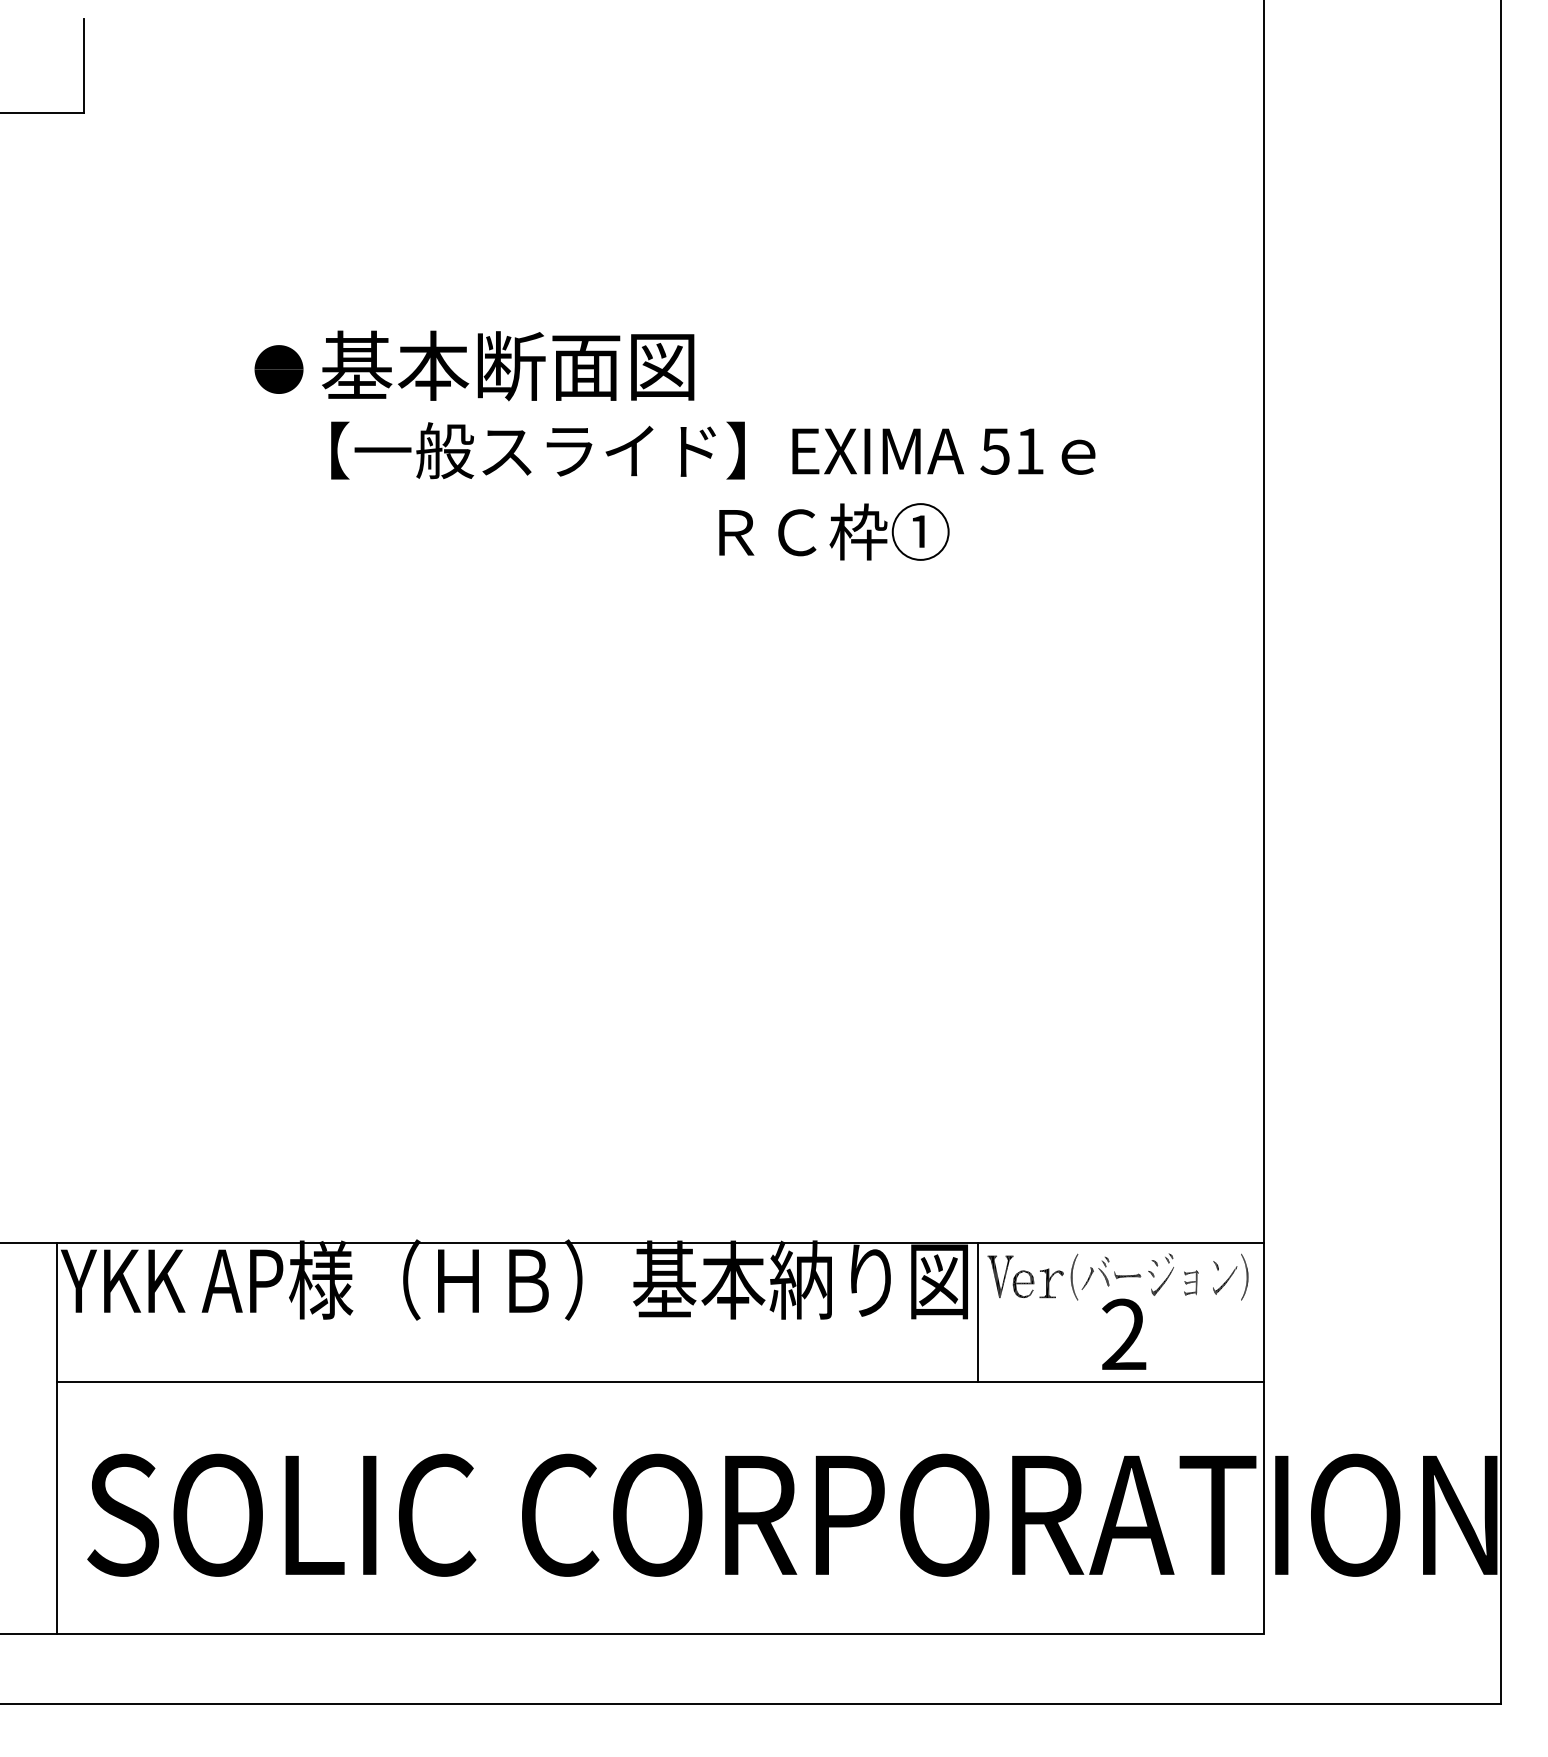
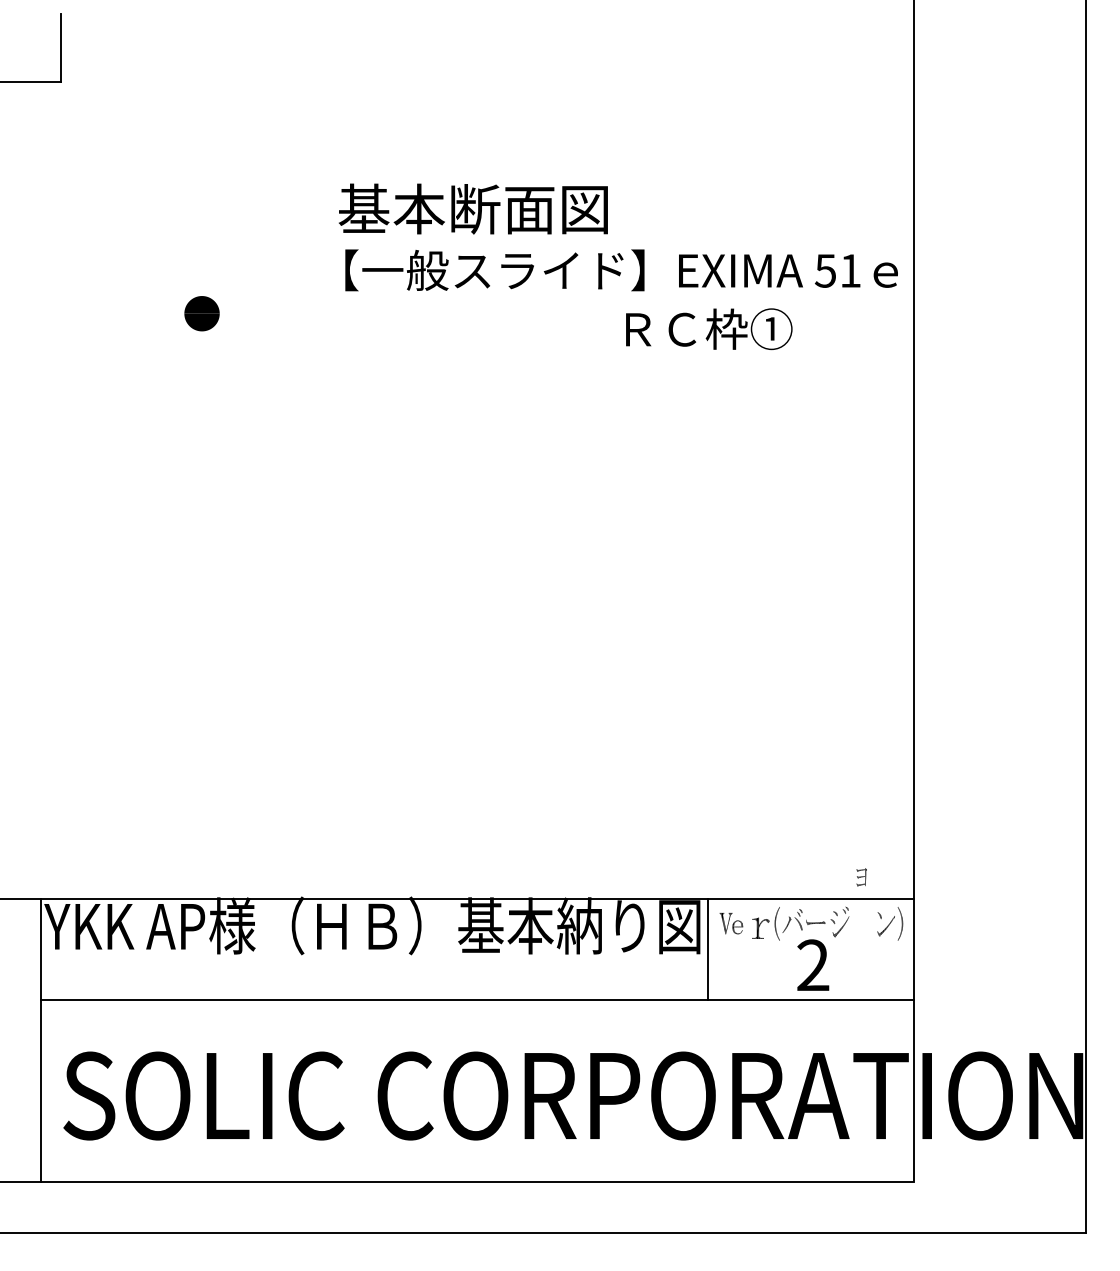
part: (278, 369) -> (201, 313), moved
text: (708, 445) -> (618, 266), moved
part: (1010, 1276) -> (731, 923), size x0.7
part: (1191, 1282) -> (861, 877), moved

